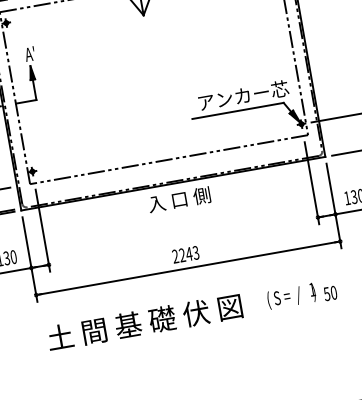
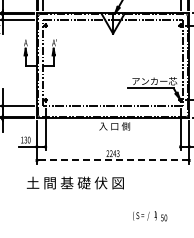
line: (189, 268) -> (113, 160), solid -> dashed
text: (302, 295) -> (150, 216), moved
text: (144, 321) -> (75, 182), moved

